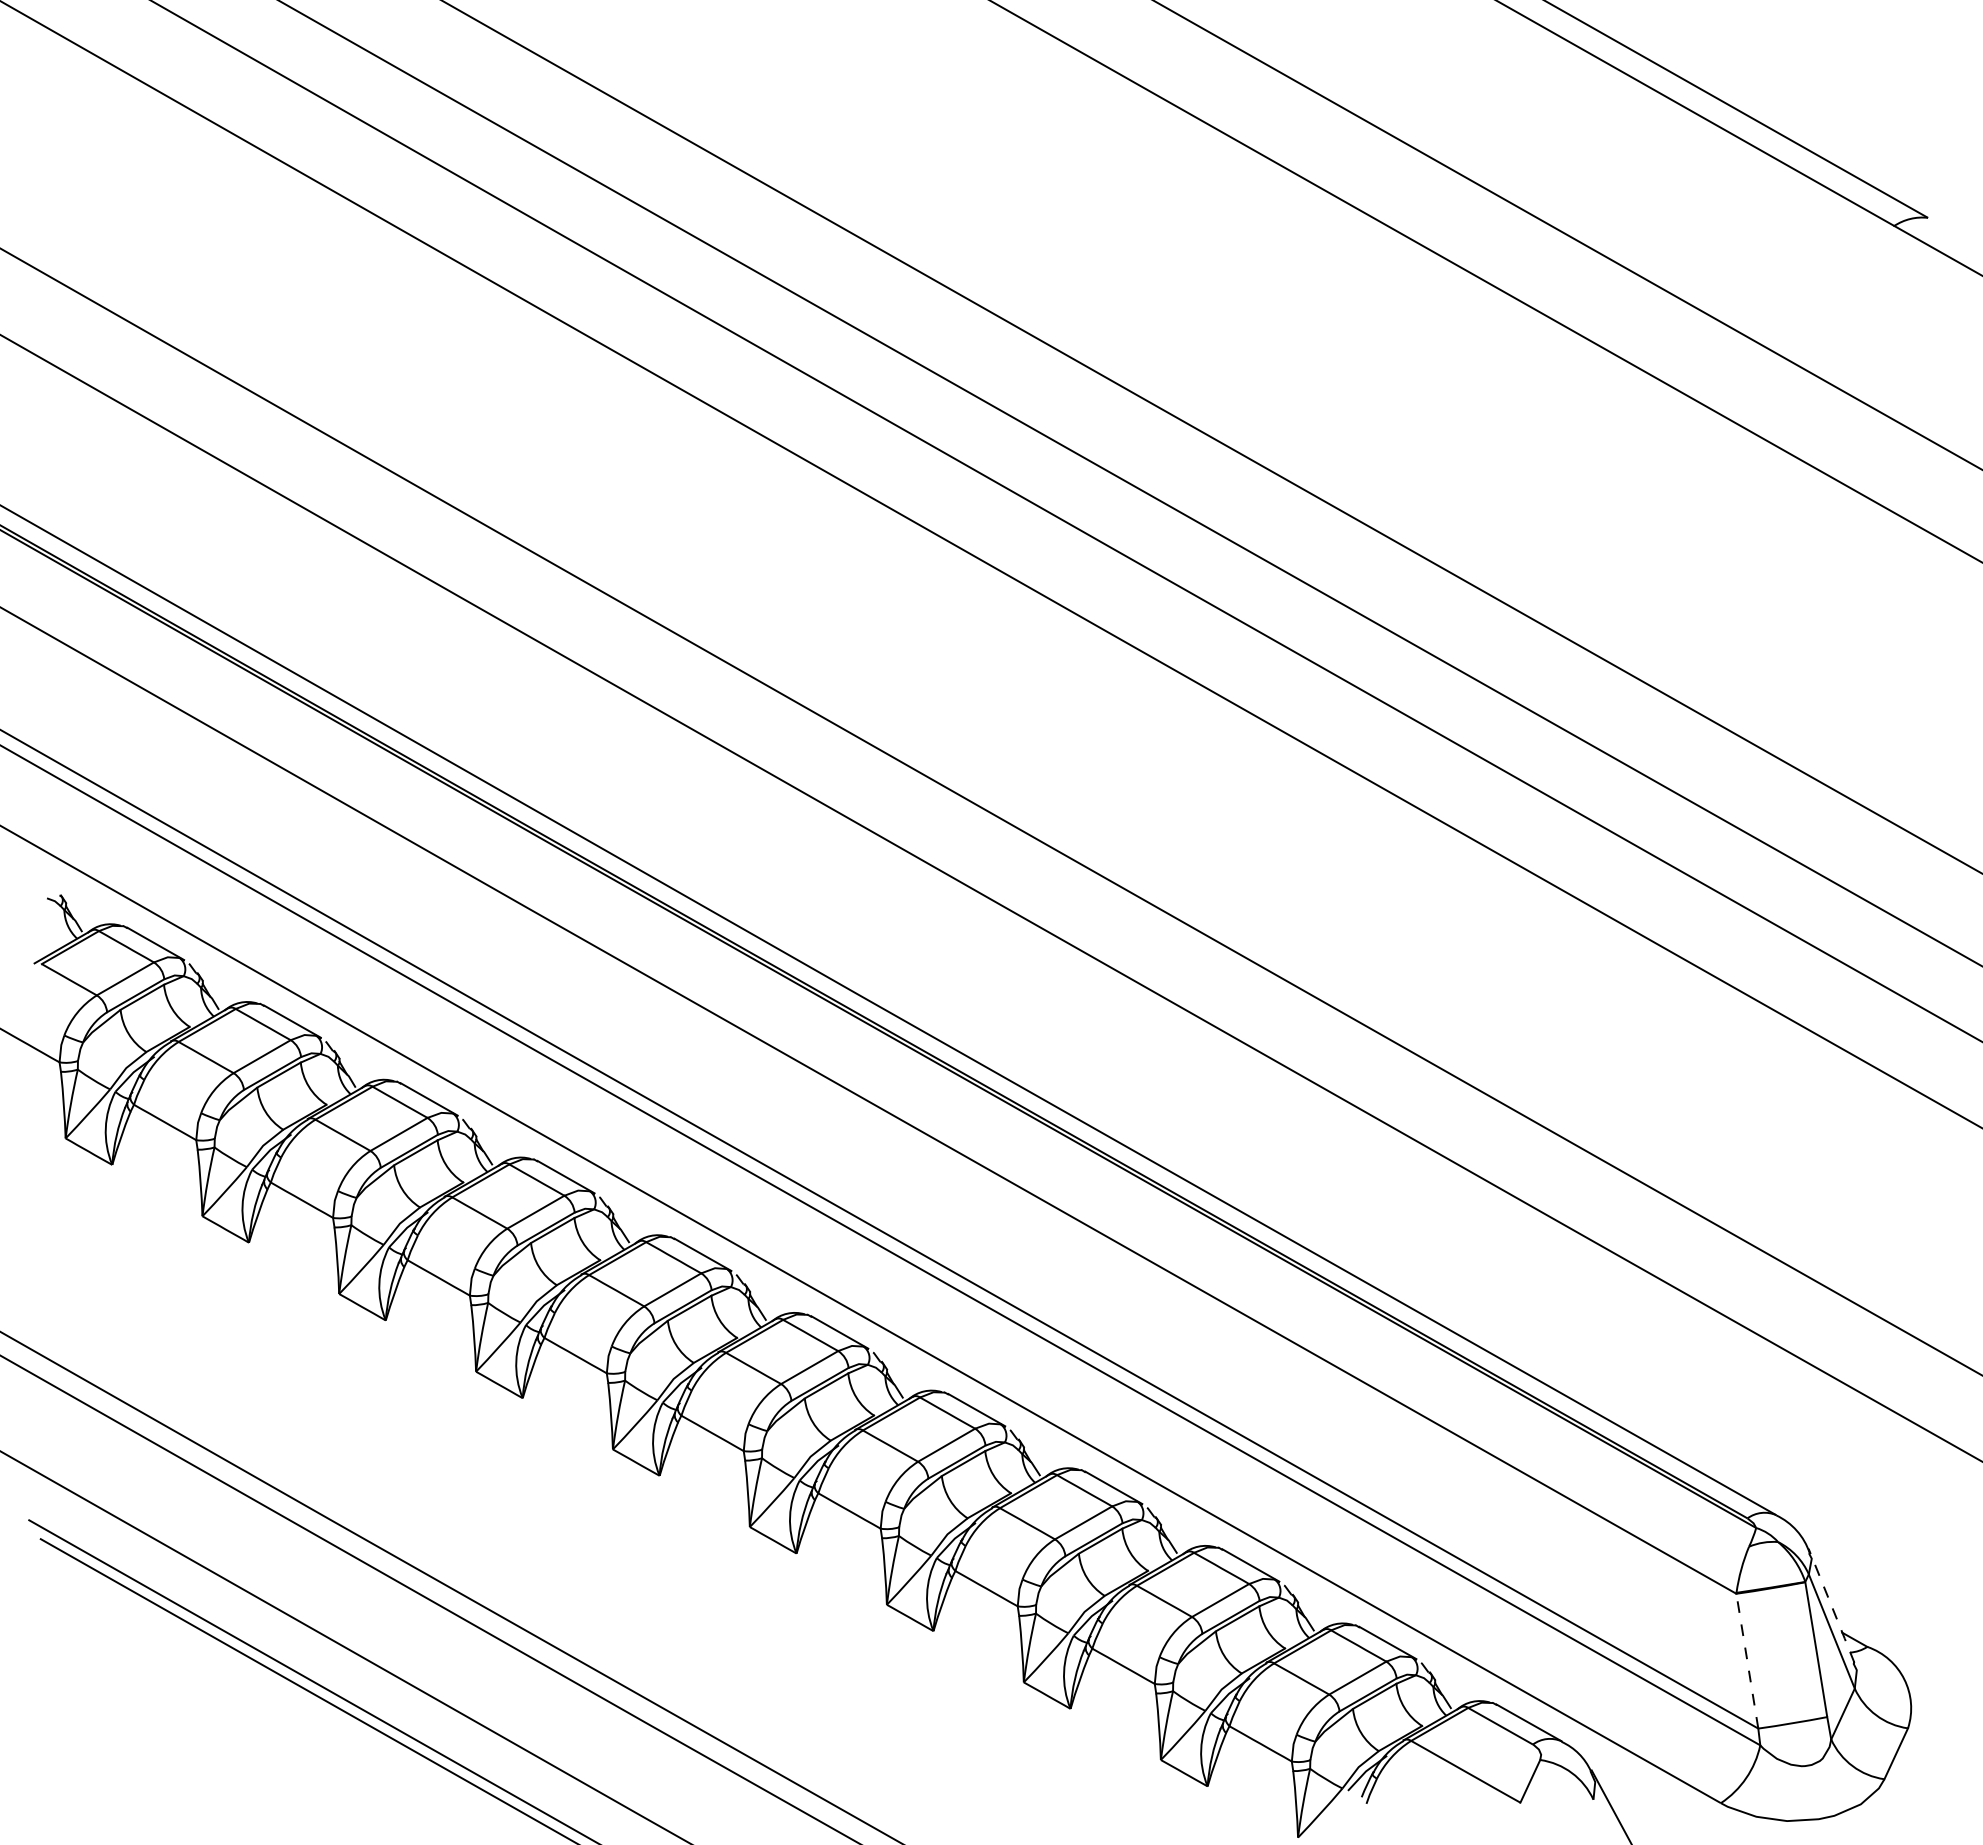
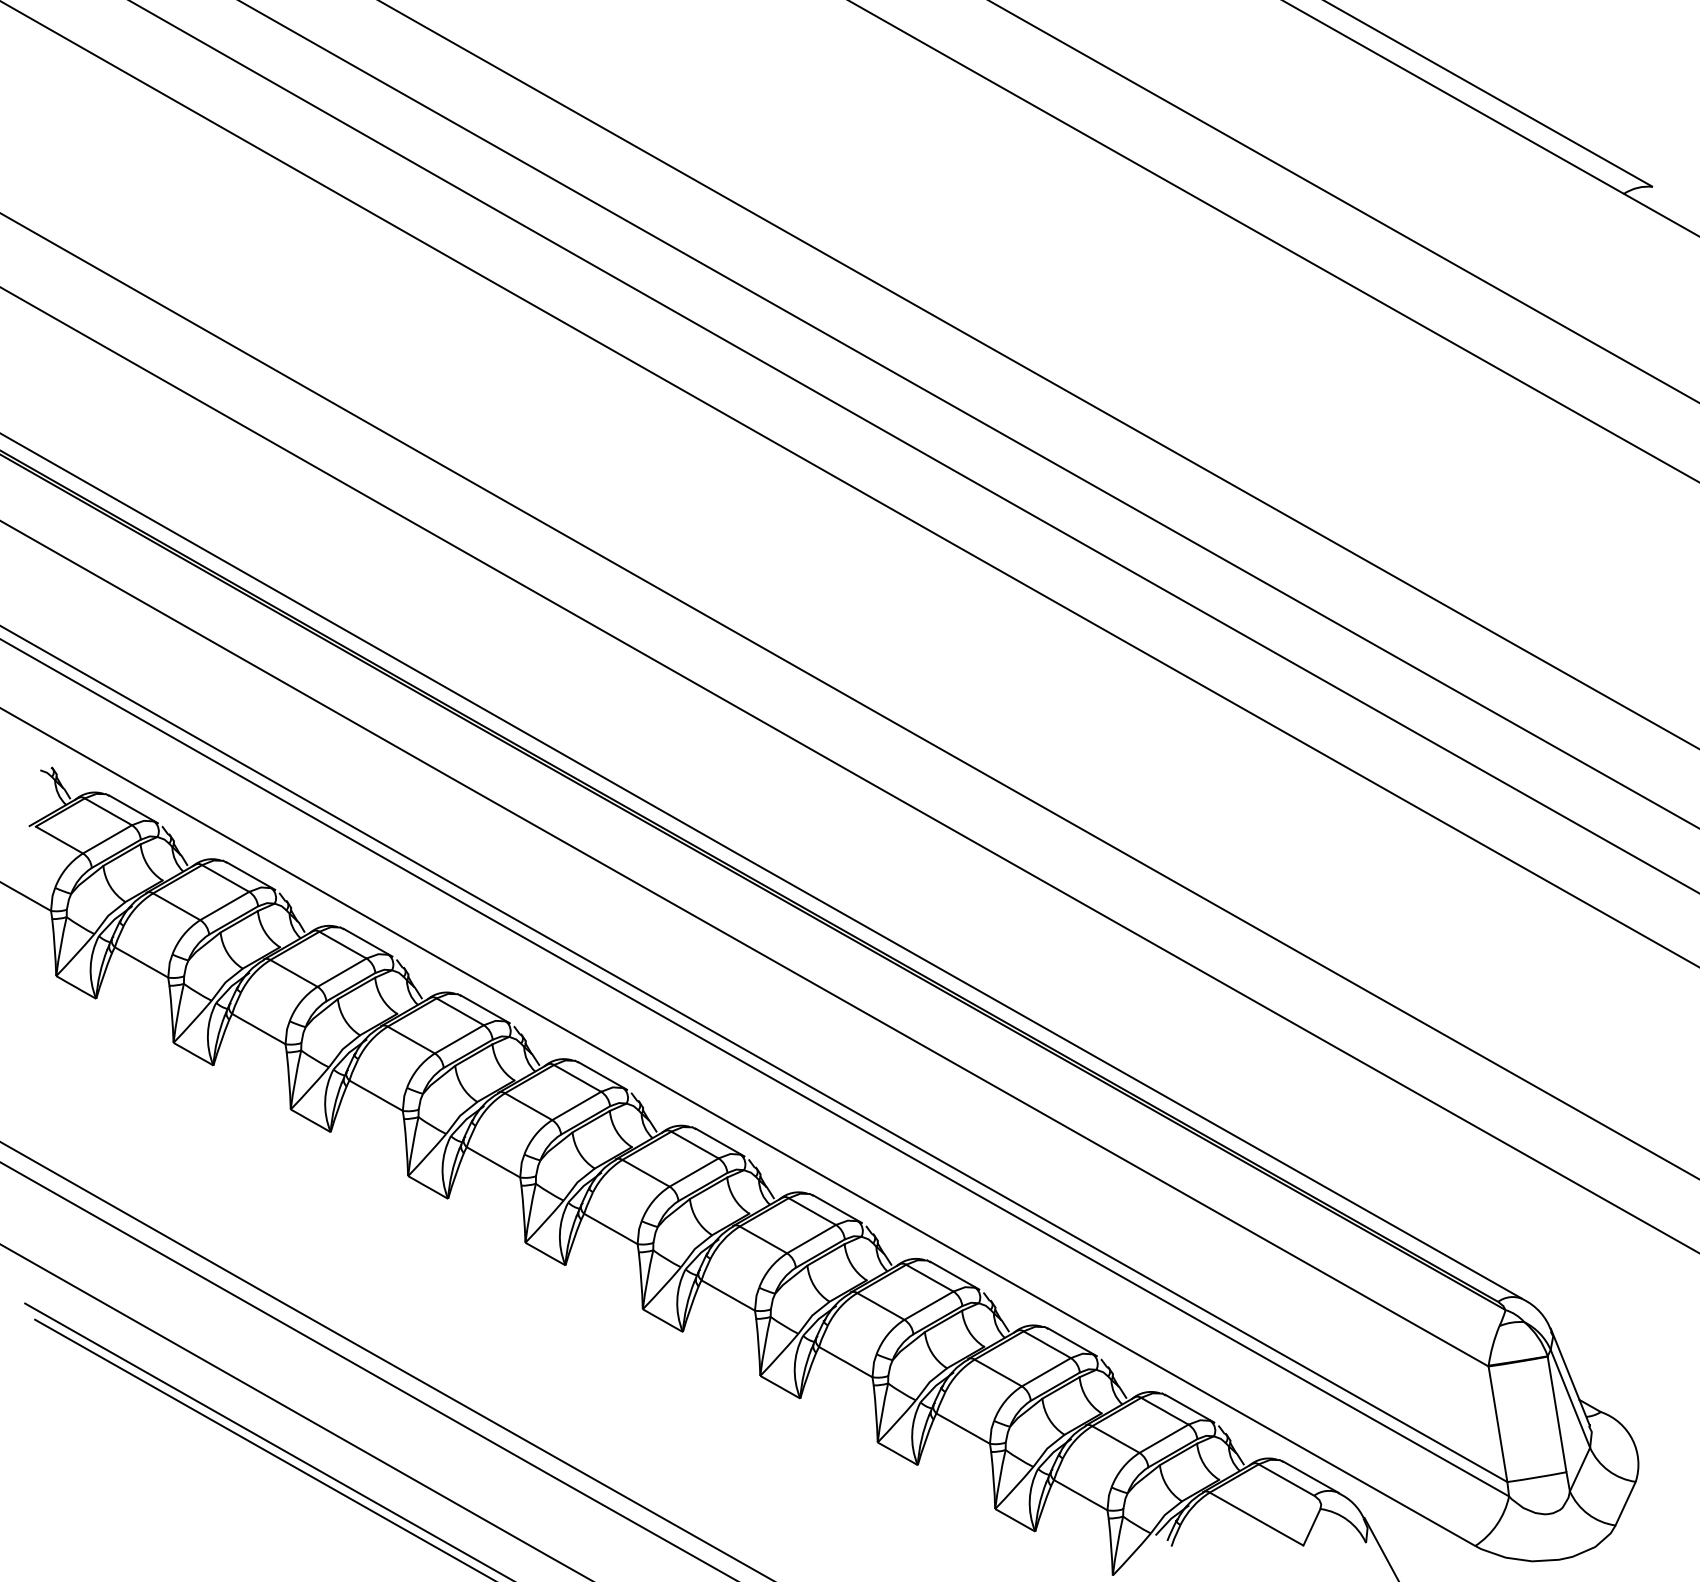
line: (1831, 1605) -> (1570, 1376), dashed -> solid
line: (1747, 1660) -> (1498, 1423), dashed -> solid

